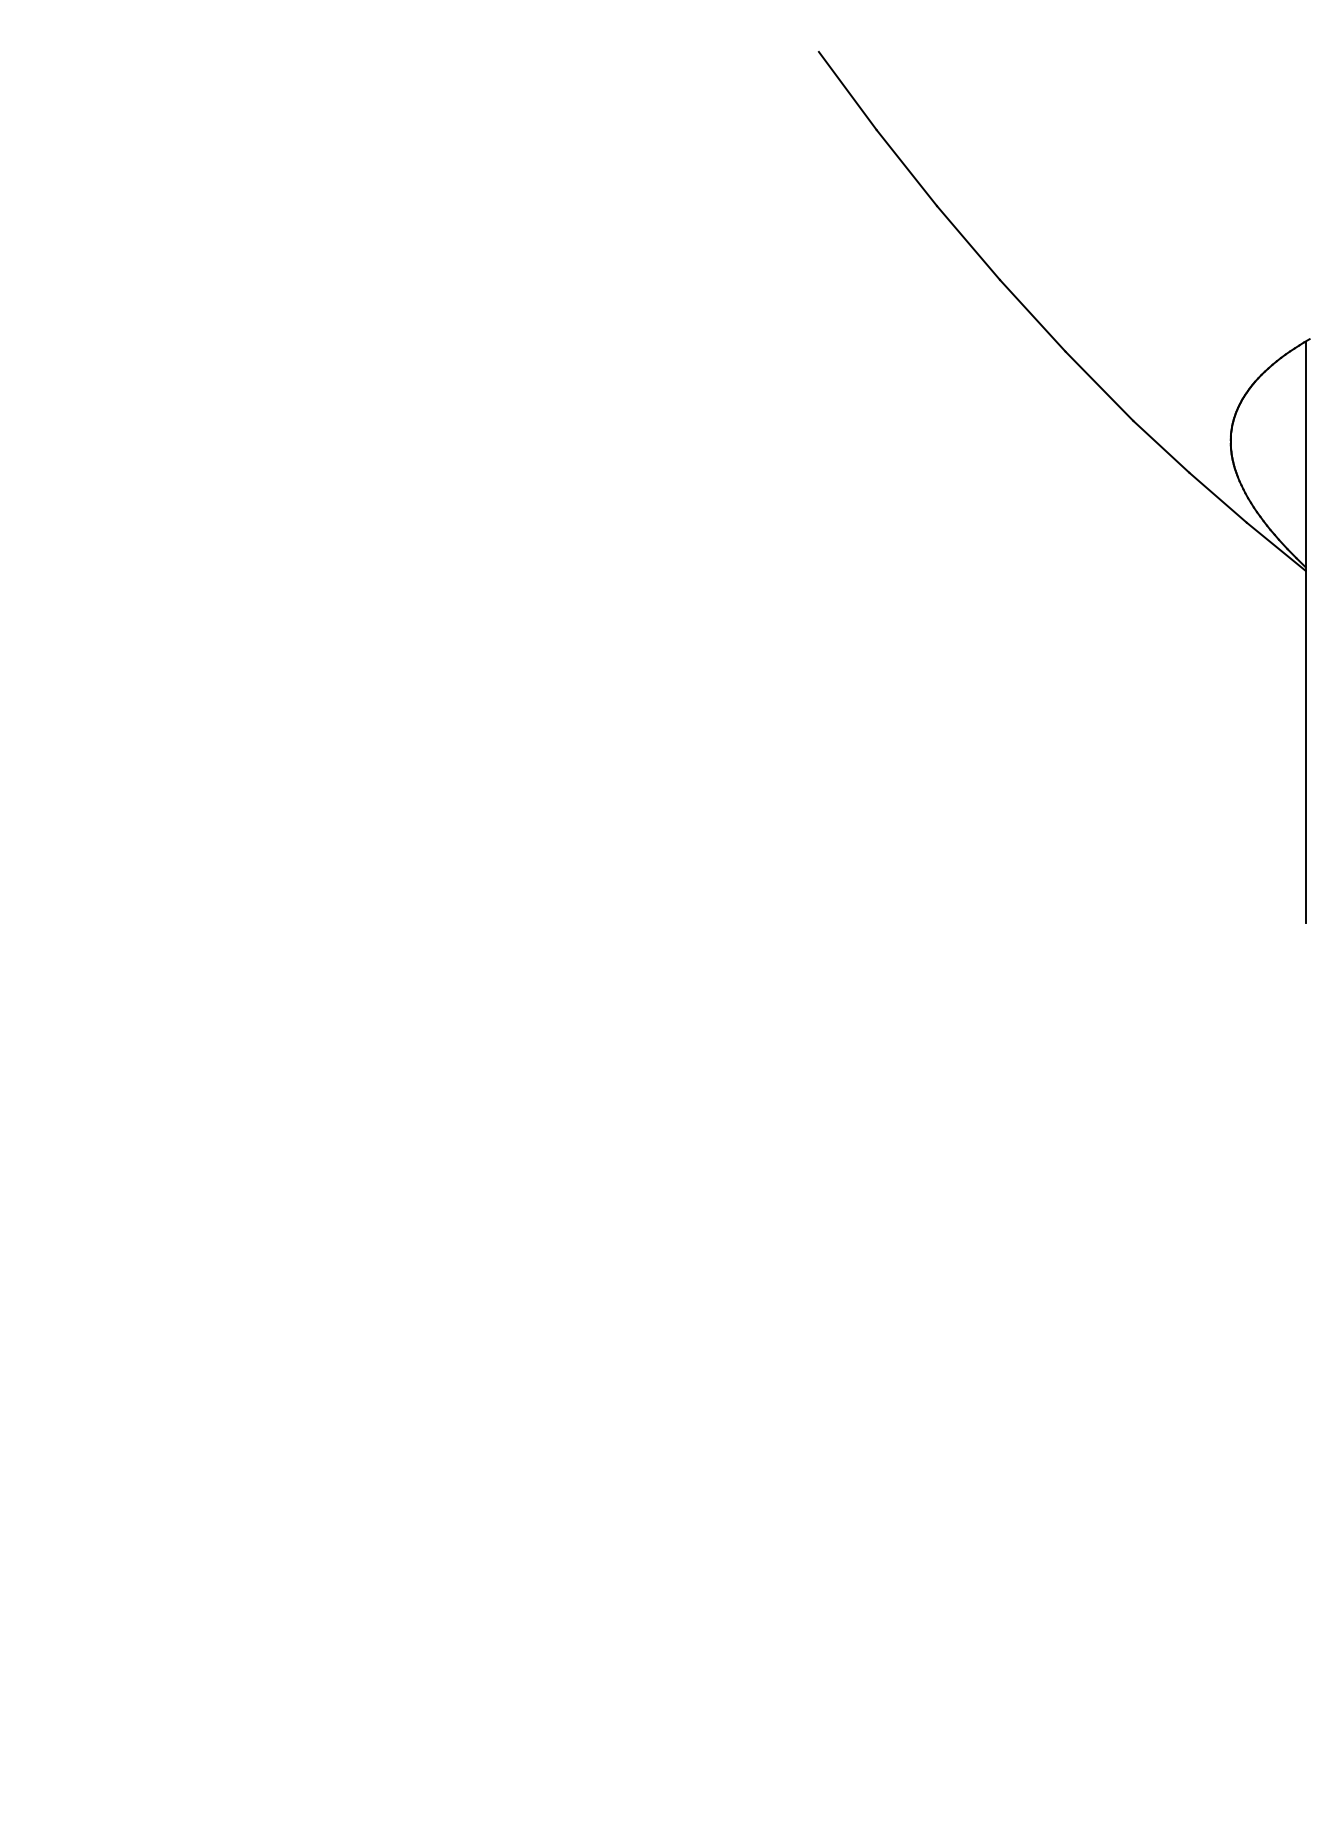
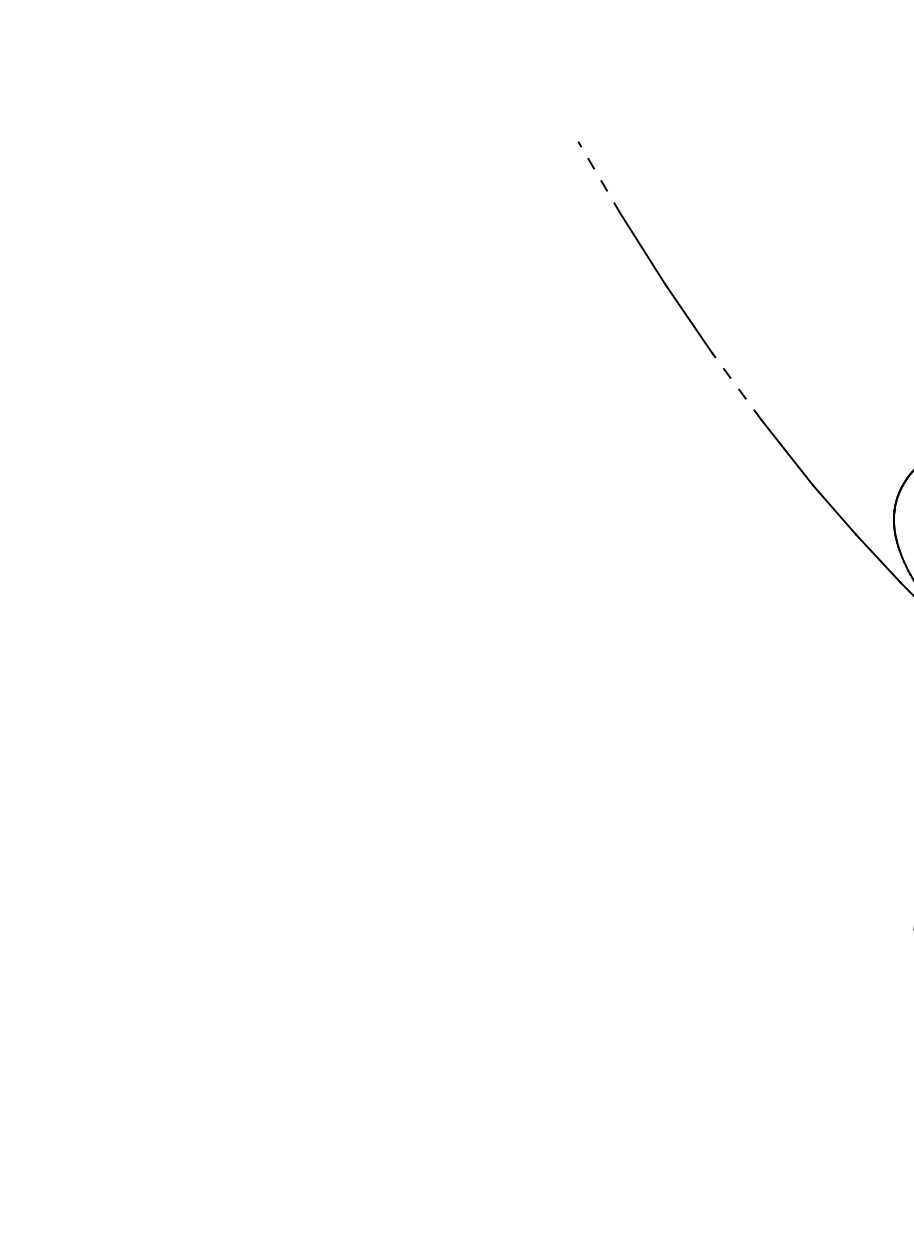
line: (847, 90) -> (599, 177), solid -> dashed
line: (1032, 315) -> (736, 386), solid -> dashed

